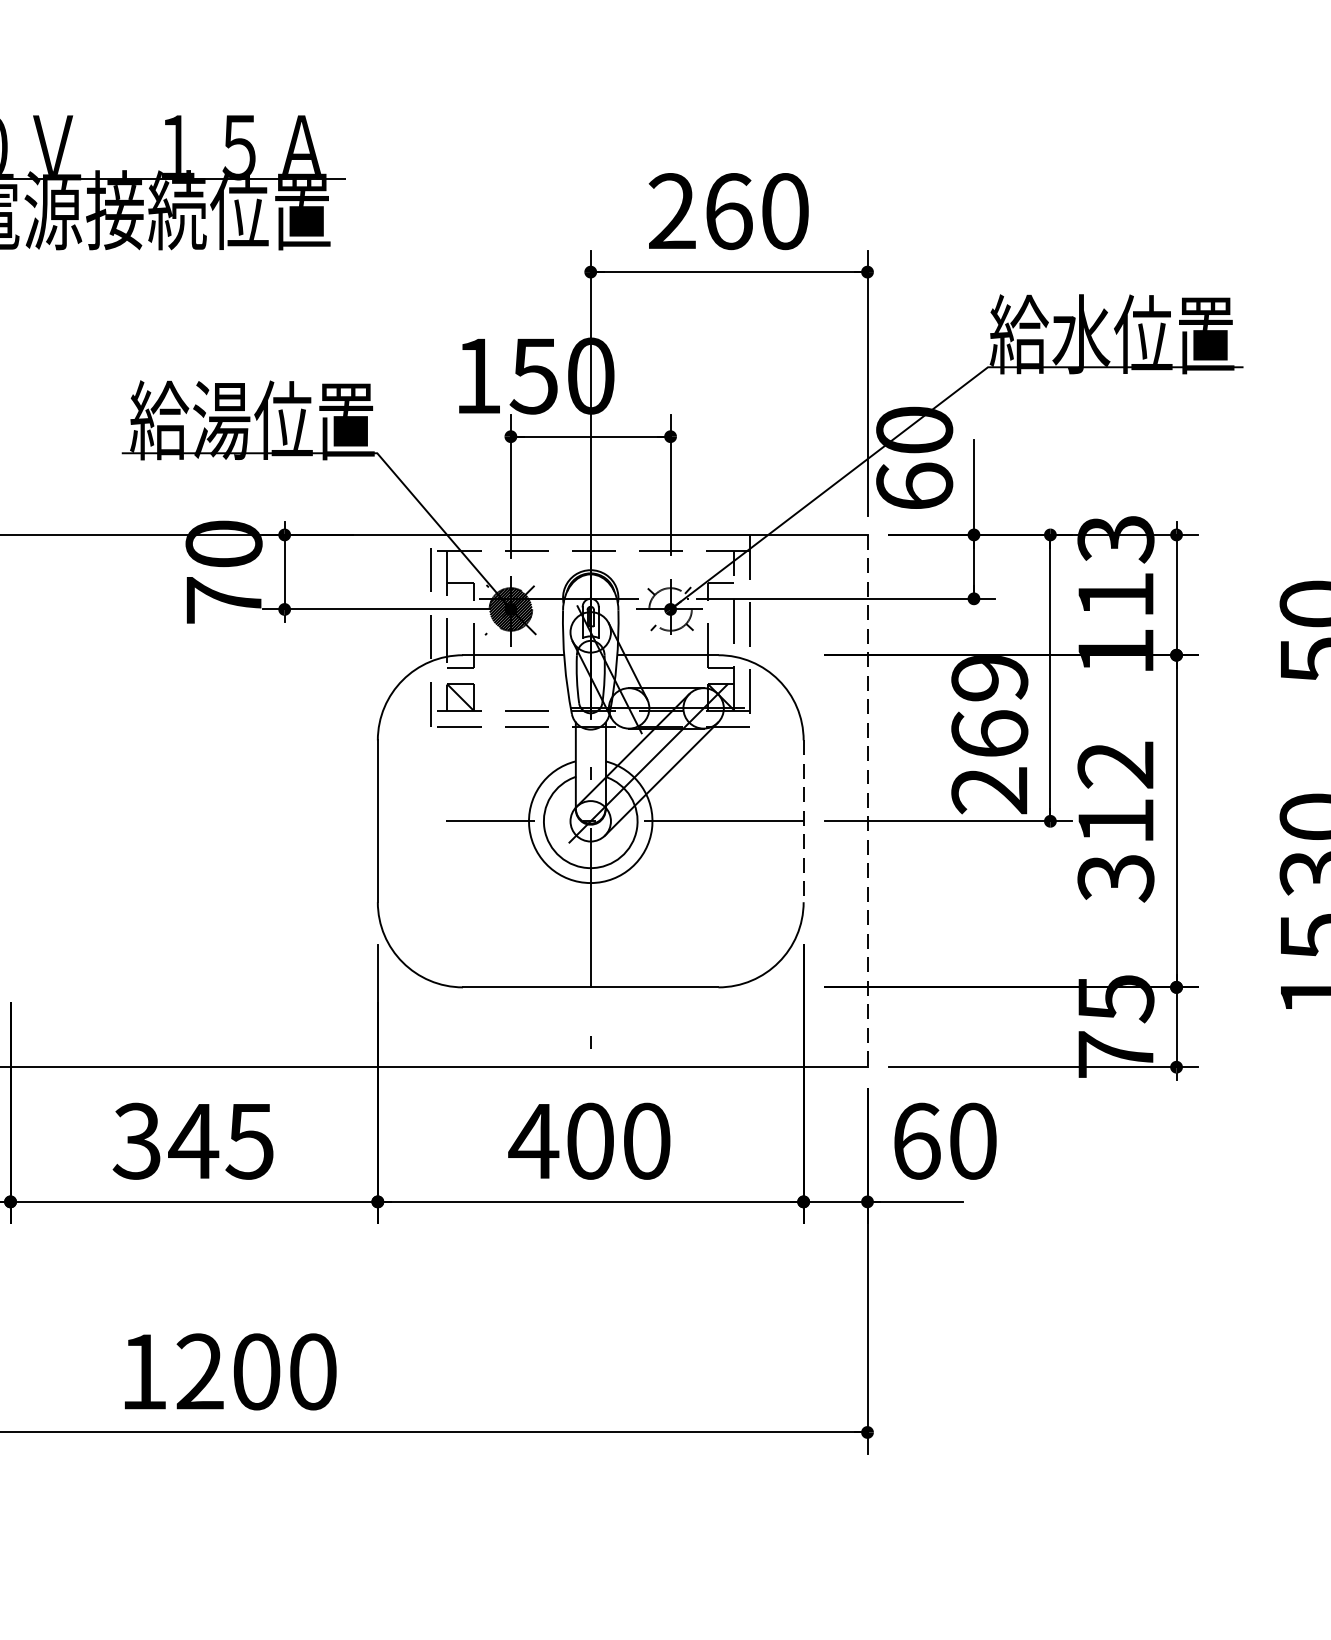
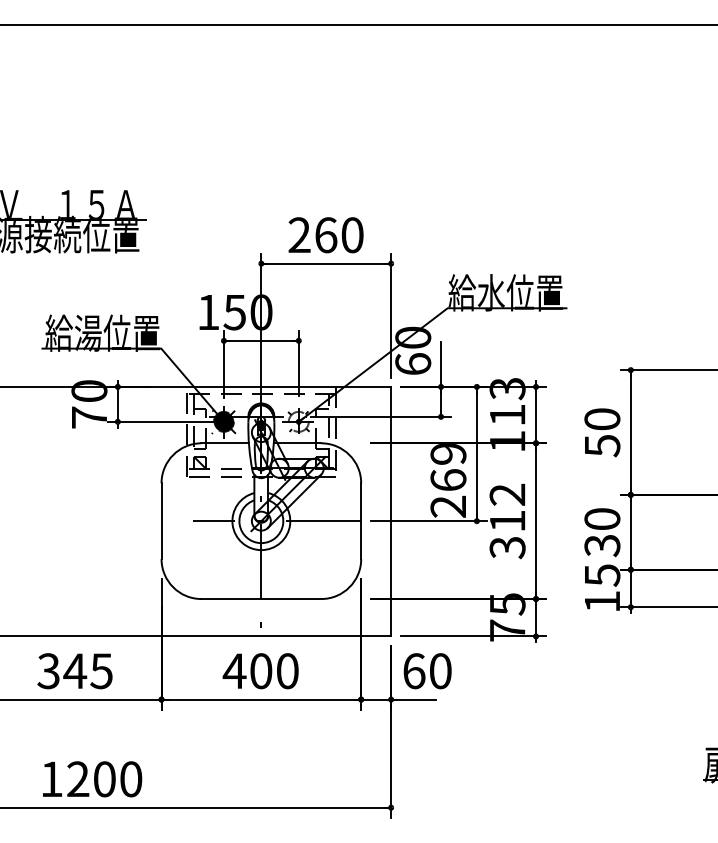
line: (868, 800) -> (391, 511), dashed -> solid
line: (804, 822) -> (361, 521), dashed -> solid

